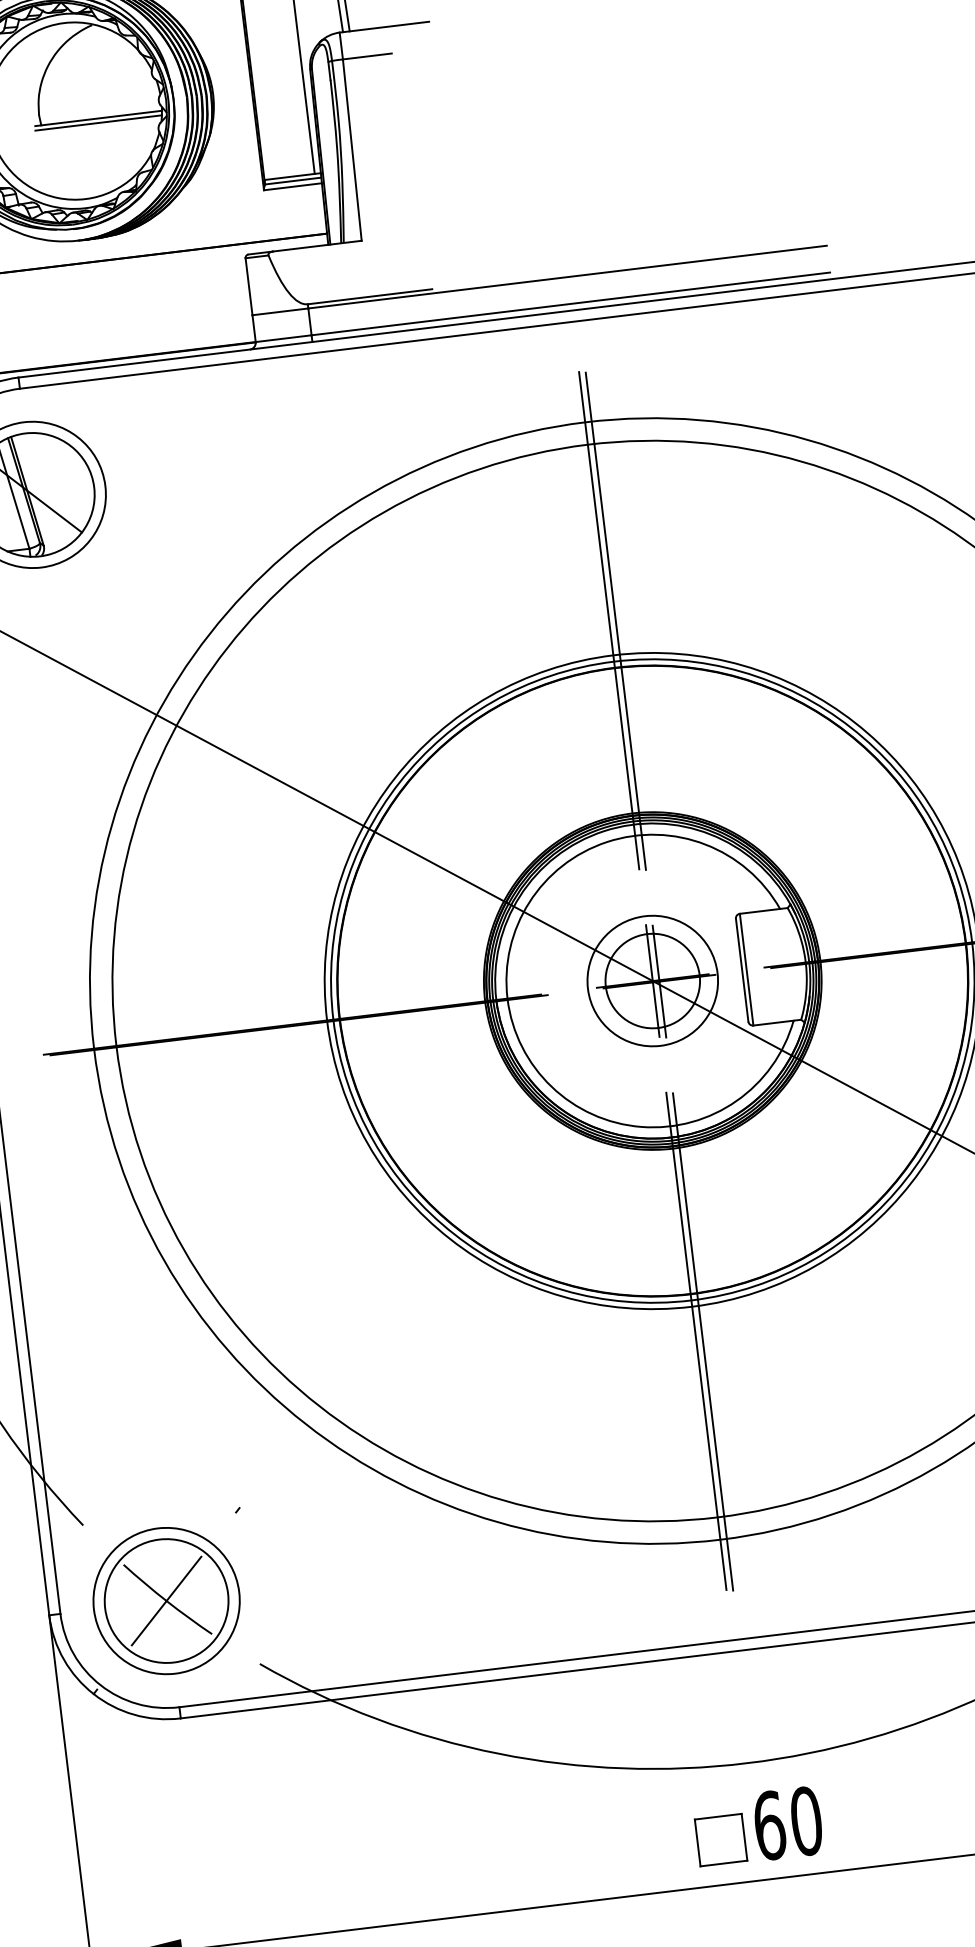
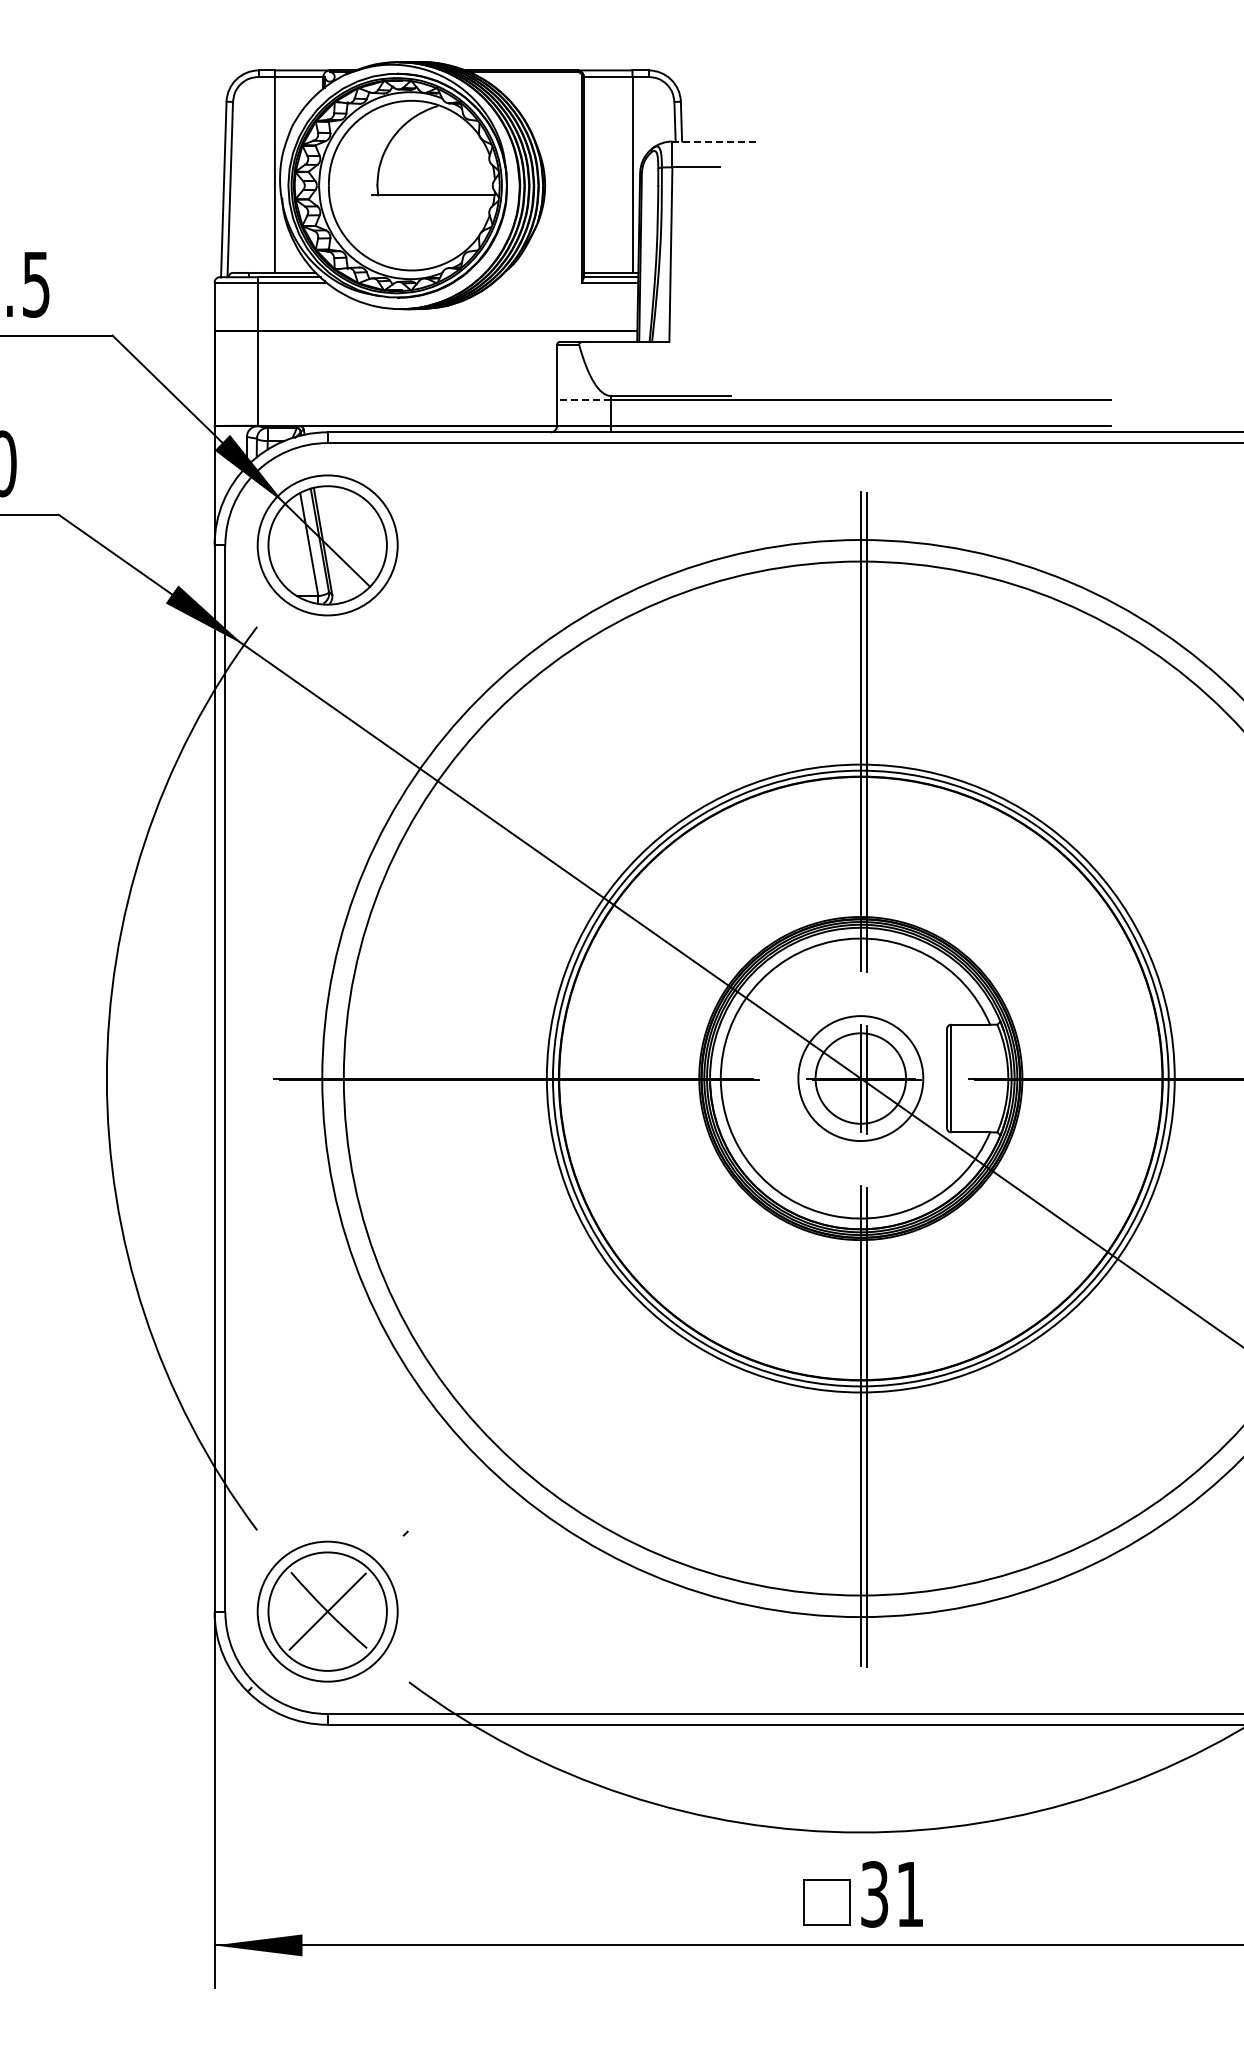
line: (385, 27) -> (716, 141), solid -> dashed
line: (99, 122) -> (433, 199), removed
line: (280, 312) -> (584, 400), solid -> dashed
text: (788, 1823) -> (892, 1894), 60 -> 31

